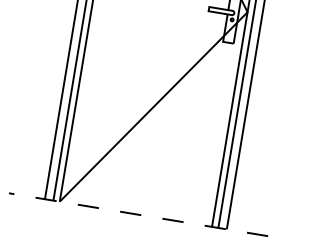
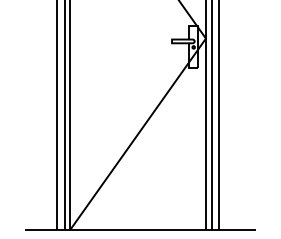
line: (138, 214) -> (140, 229), dashed -> solid

